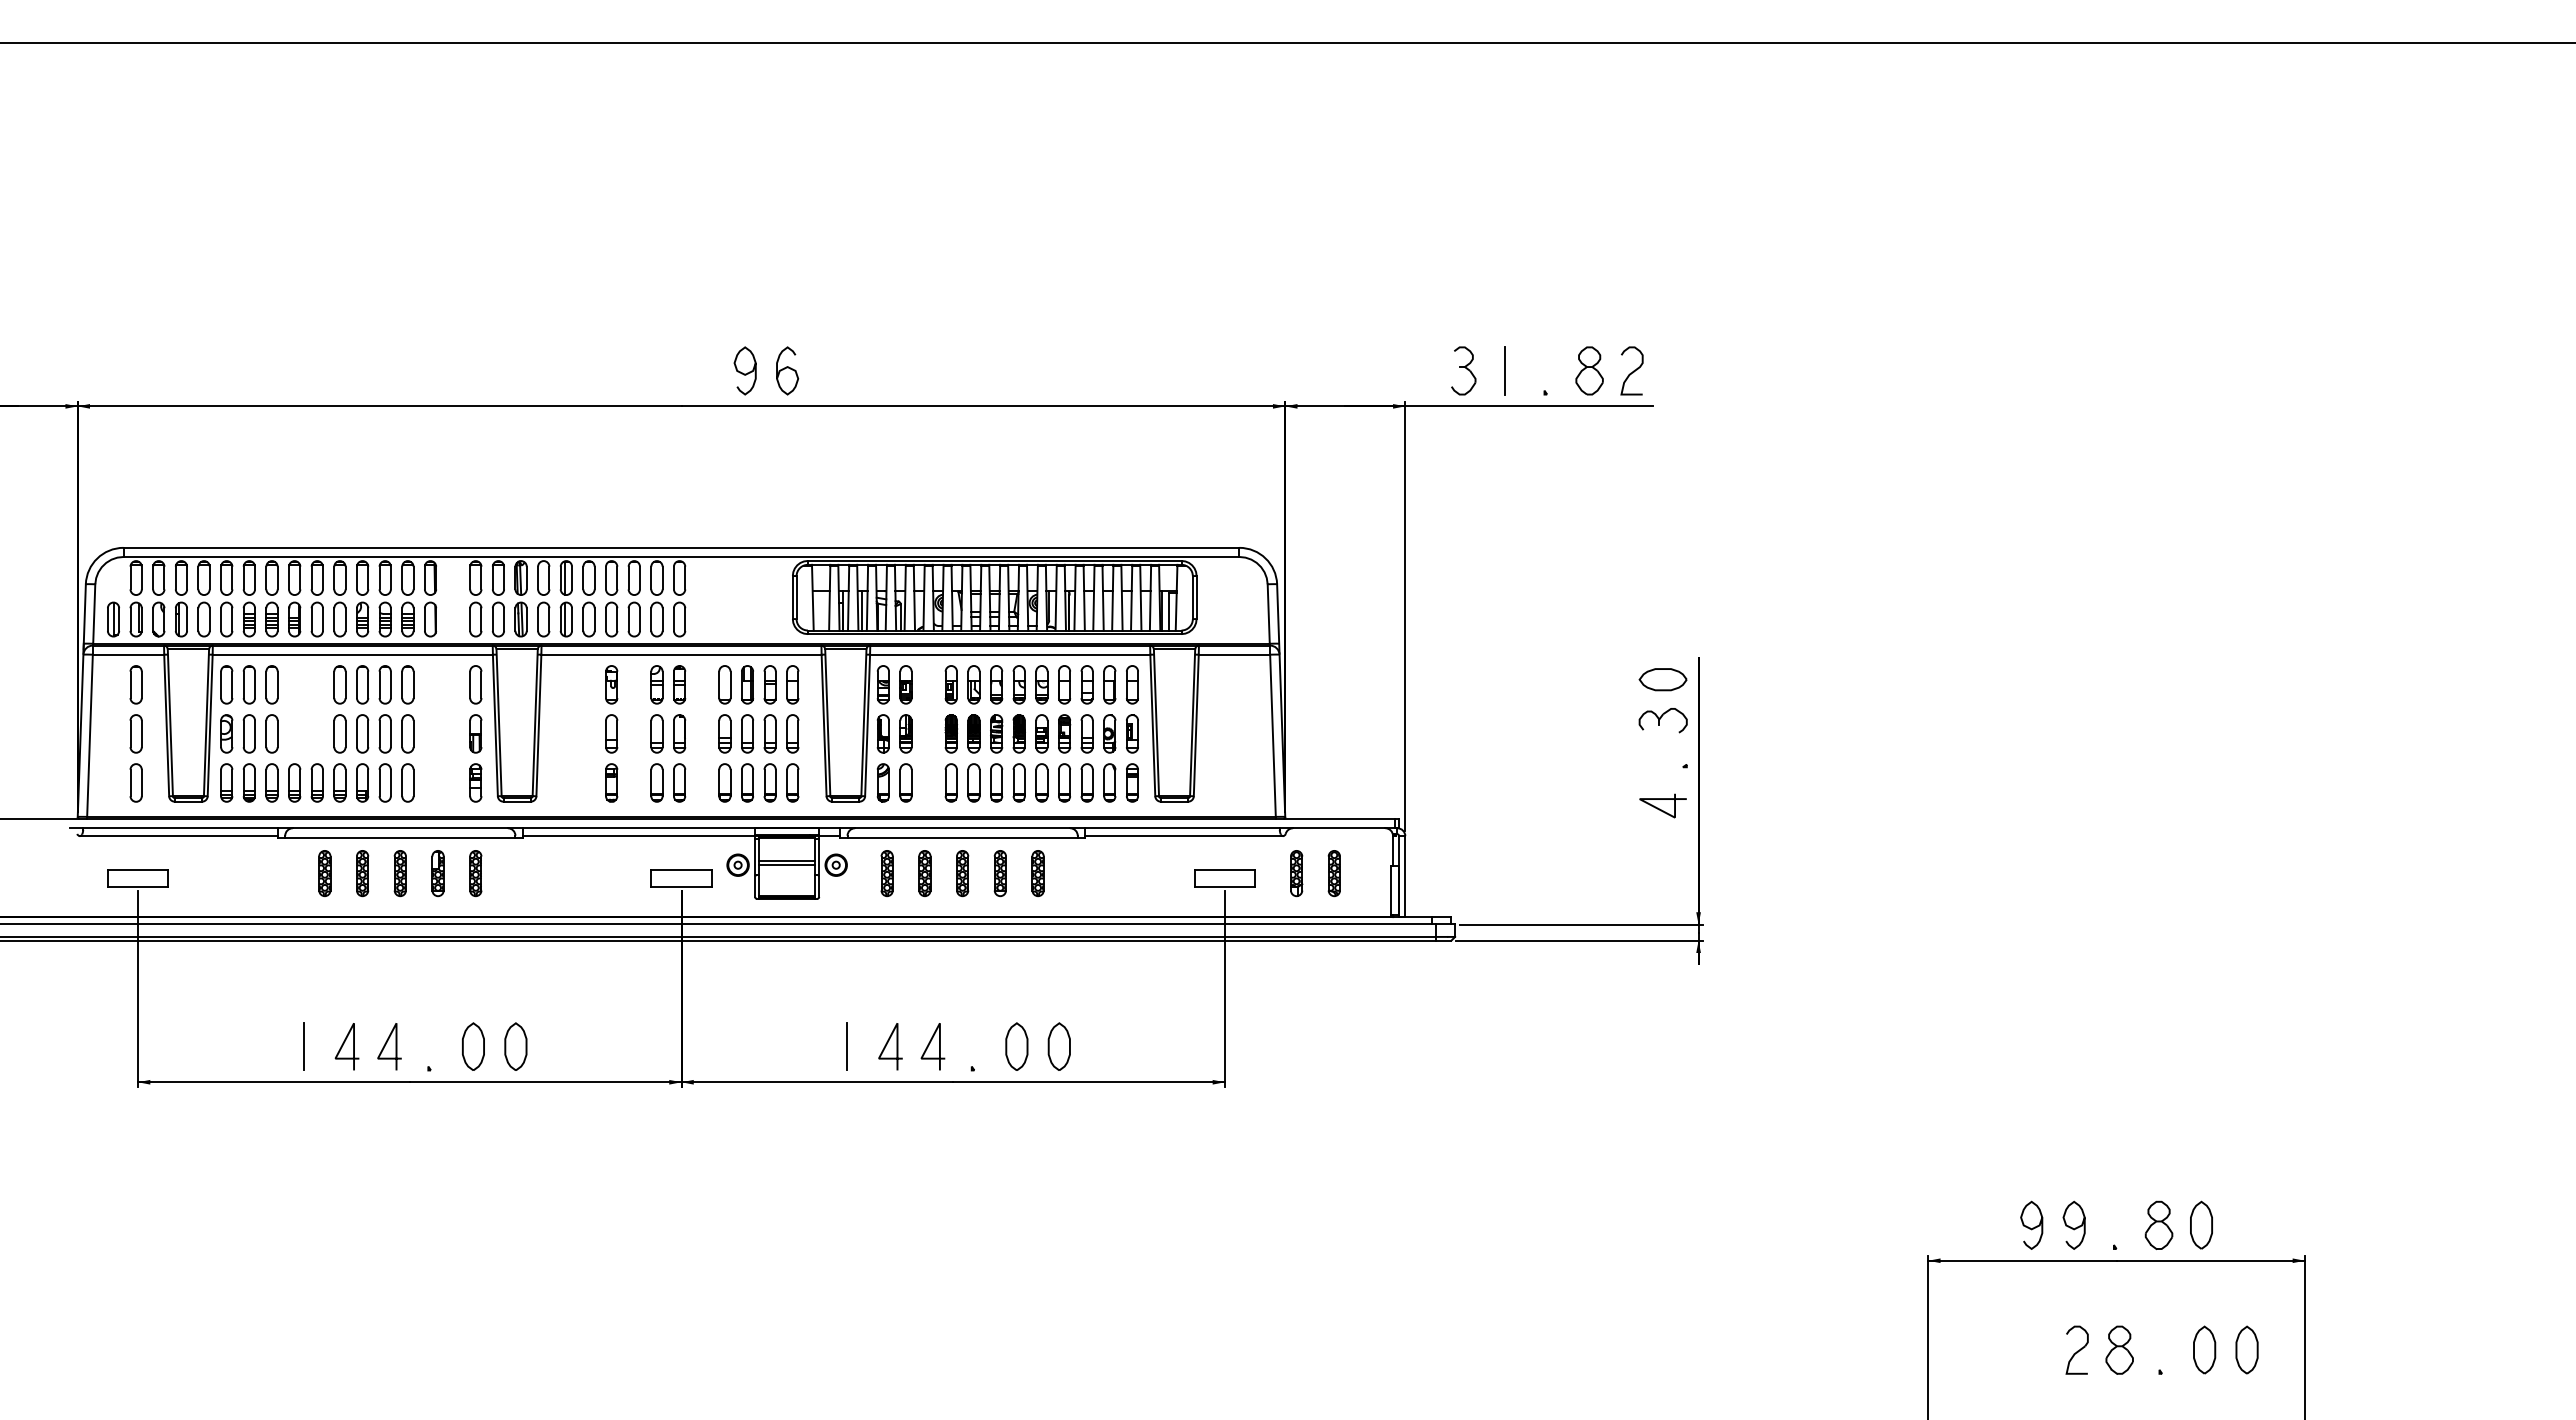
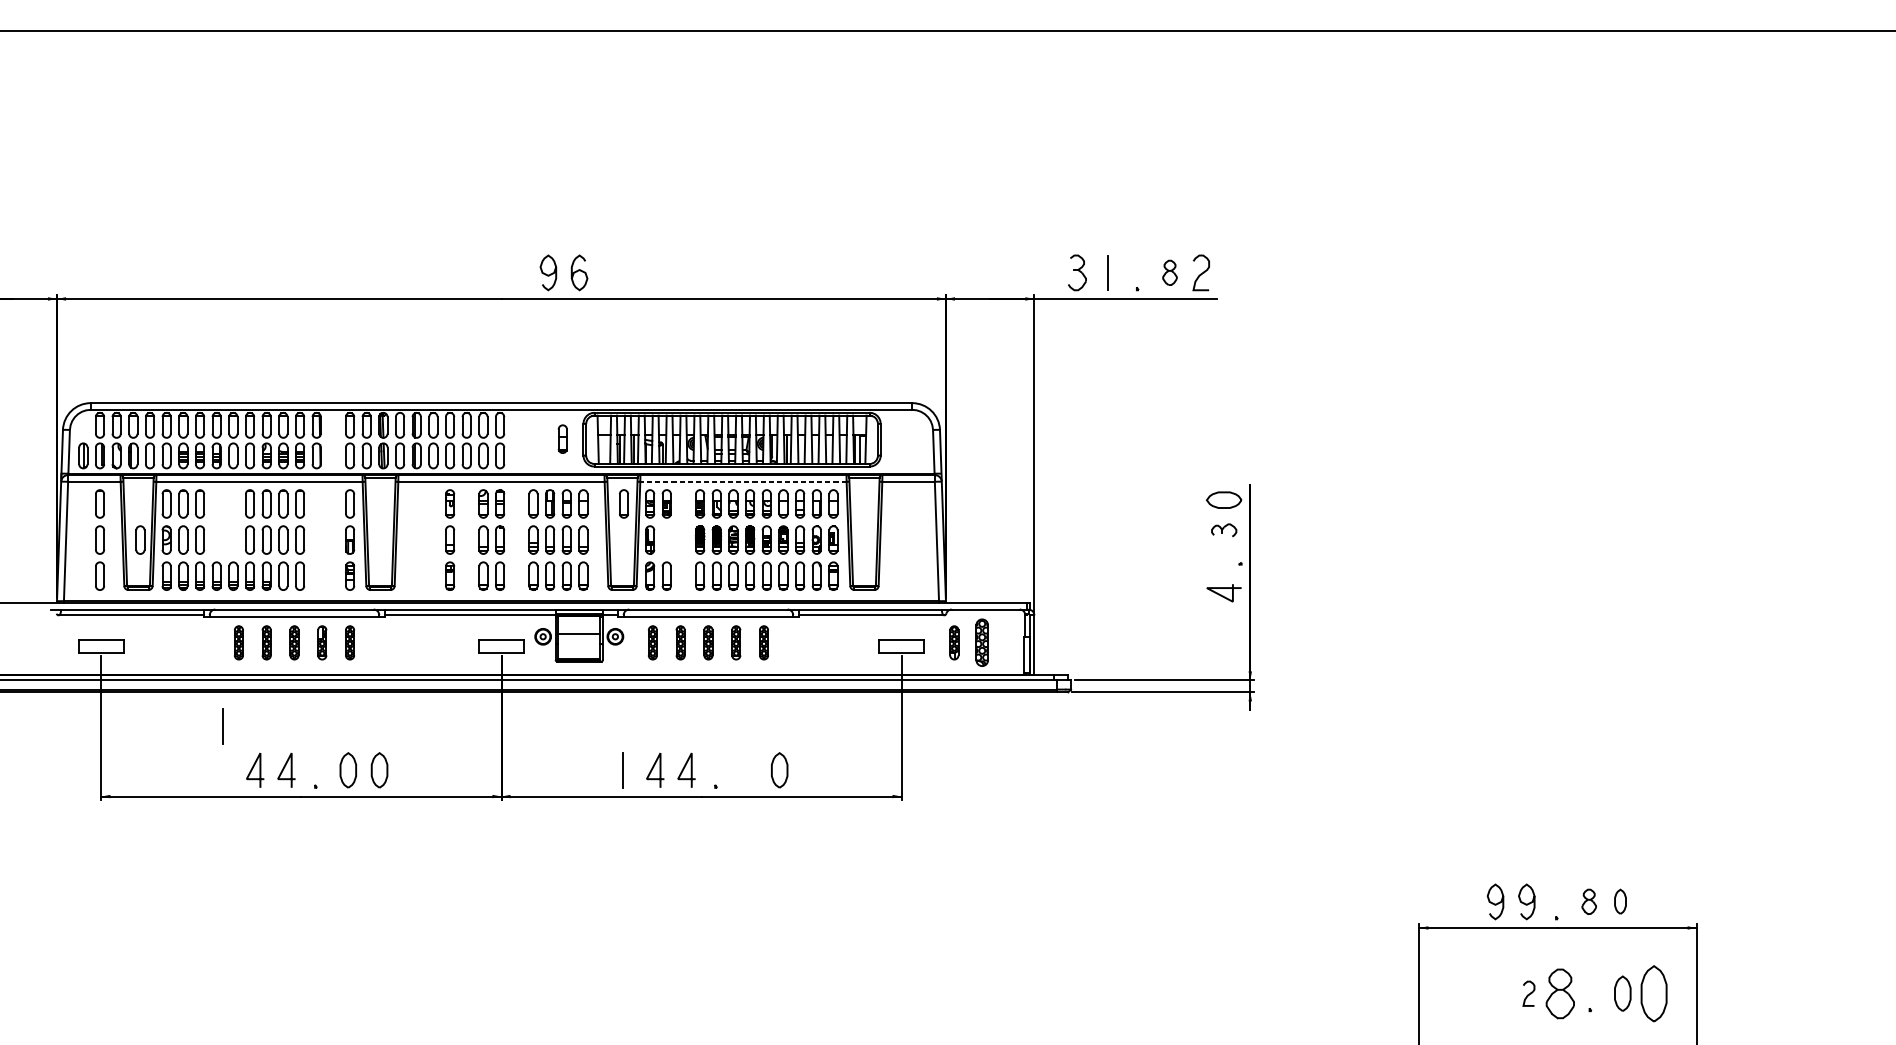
part: (1589, 370) -> (1169, 272), size x0.7
part: (764, 596) -> (562, 438), added
line: (1009, 654) -> (742, 481), solid -> dashed
part: (847, 684) -> (623, 503), added
part: (1662, 720) -> (1223, 530), size x0.7
part: (190, 733) -> (140, 539), added
part: (905, 733) -> (666, 539), removed
line: (786, 865) -> (578, 636), removed
part: (1333, 873) -> (981, 642), size x1.4
line: (303, 1046) -> (223, 726), moved
part: (1016, 1046) -> (748, 770), removed
part: (2158, 1224) -> (1588, 901), size x0.7
part: (2201, 1224) -> (1620, 901), size x0.7
part: (2076, 1349) -> (1528, 993), size x0.7
part: (2119, 1349) -> (1560, 993), size x1.4
part: (2246, 1349) -> (1653, 993), size x1.6

